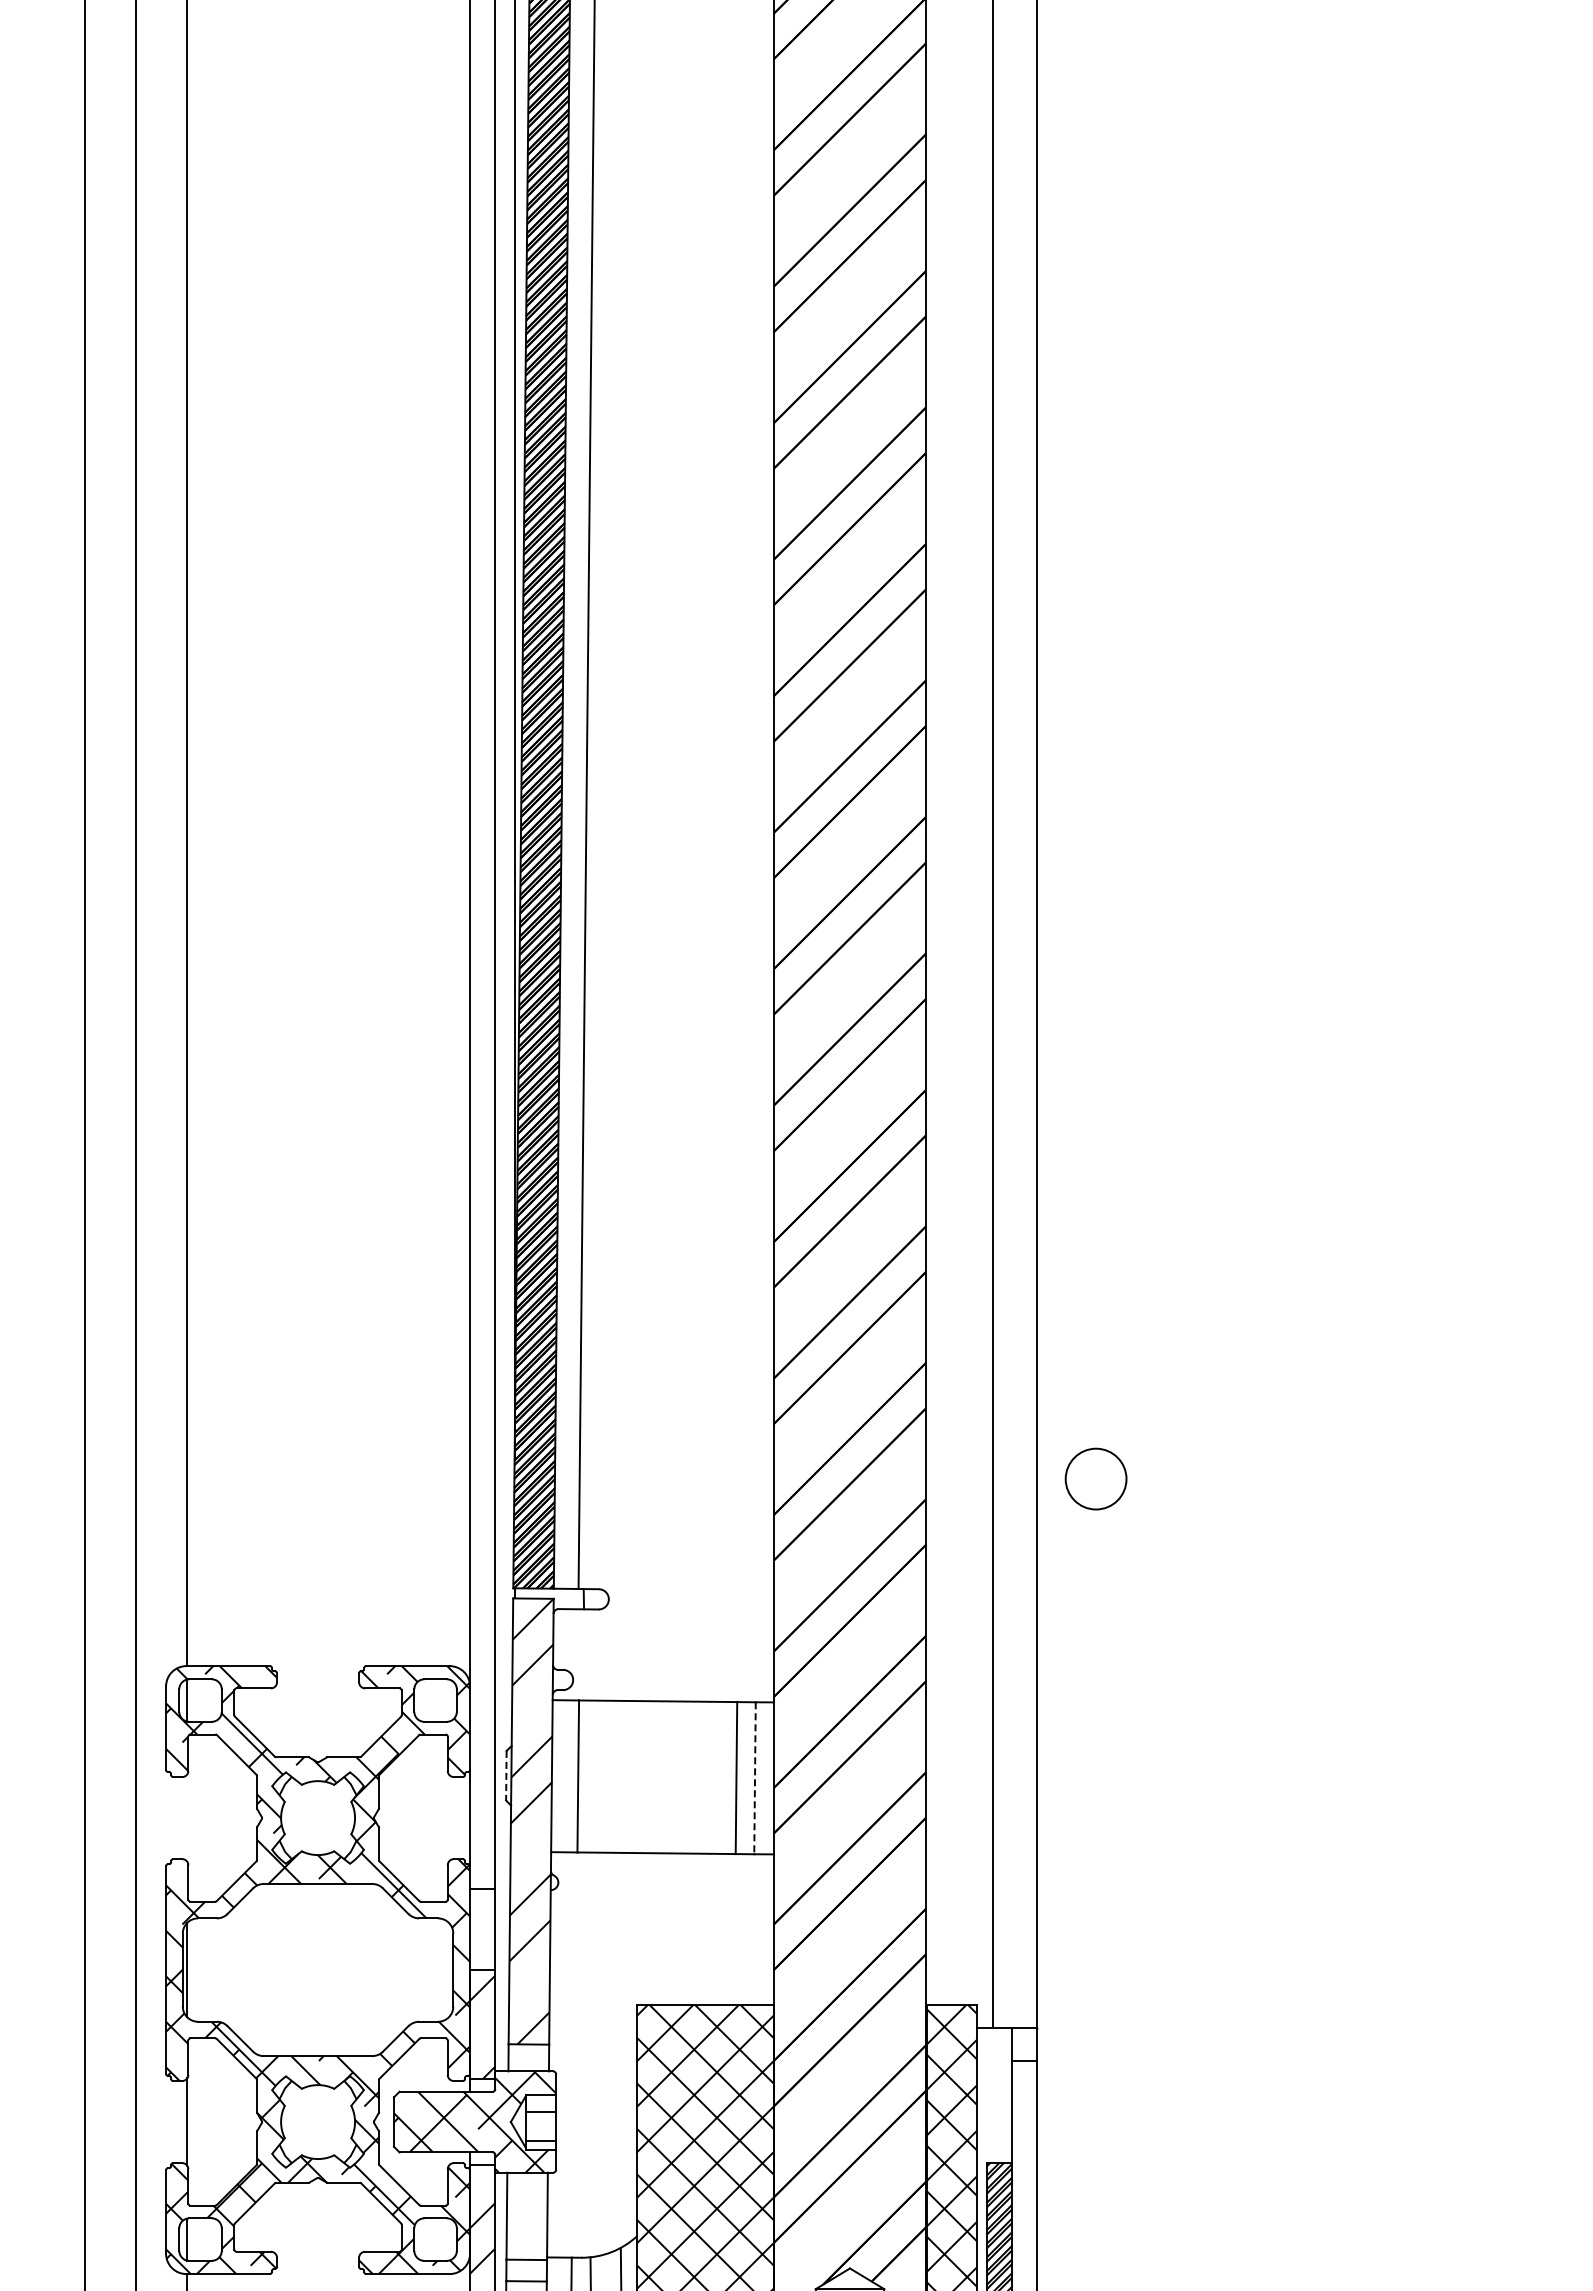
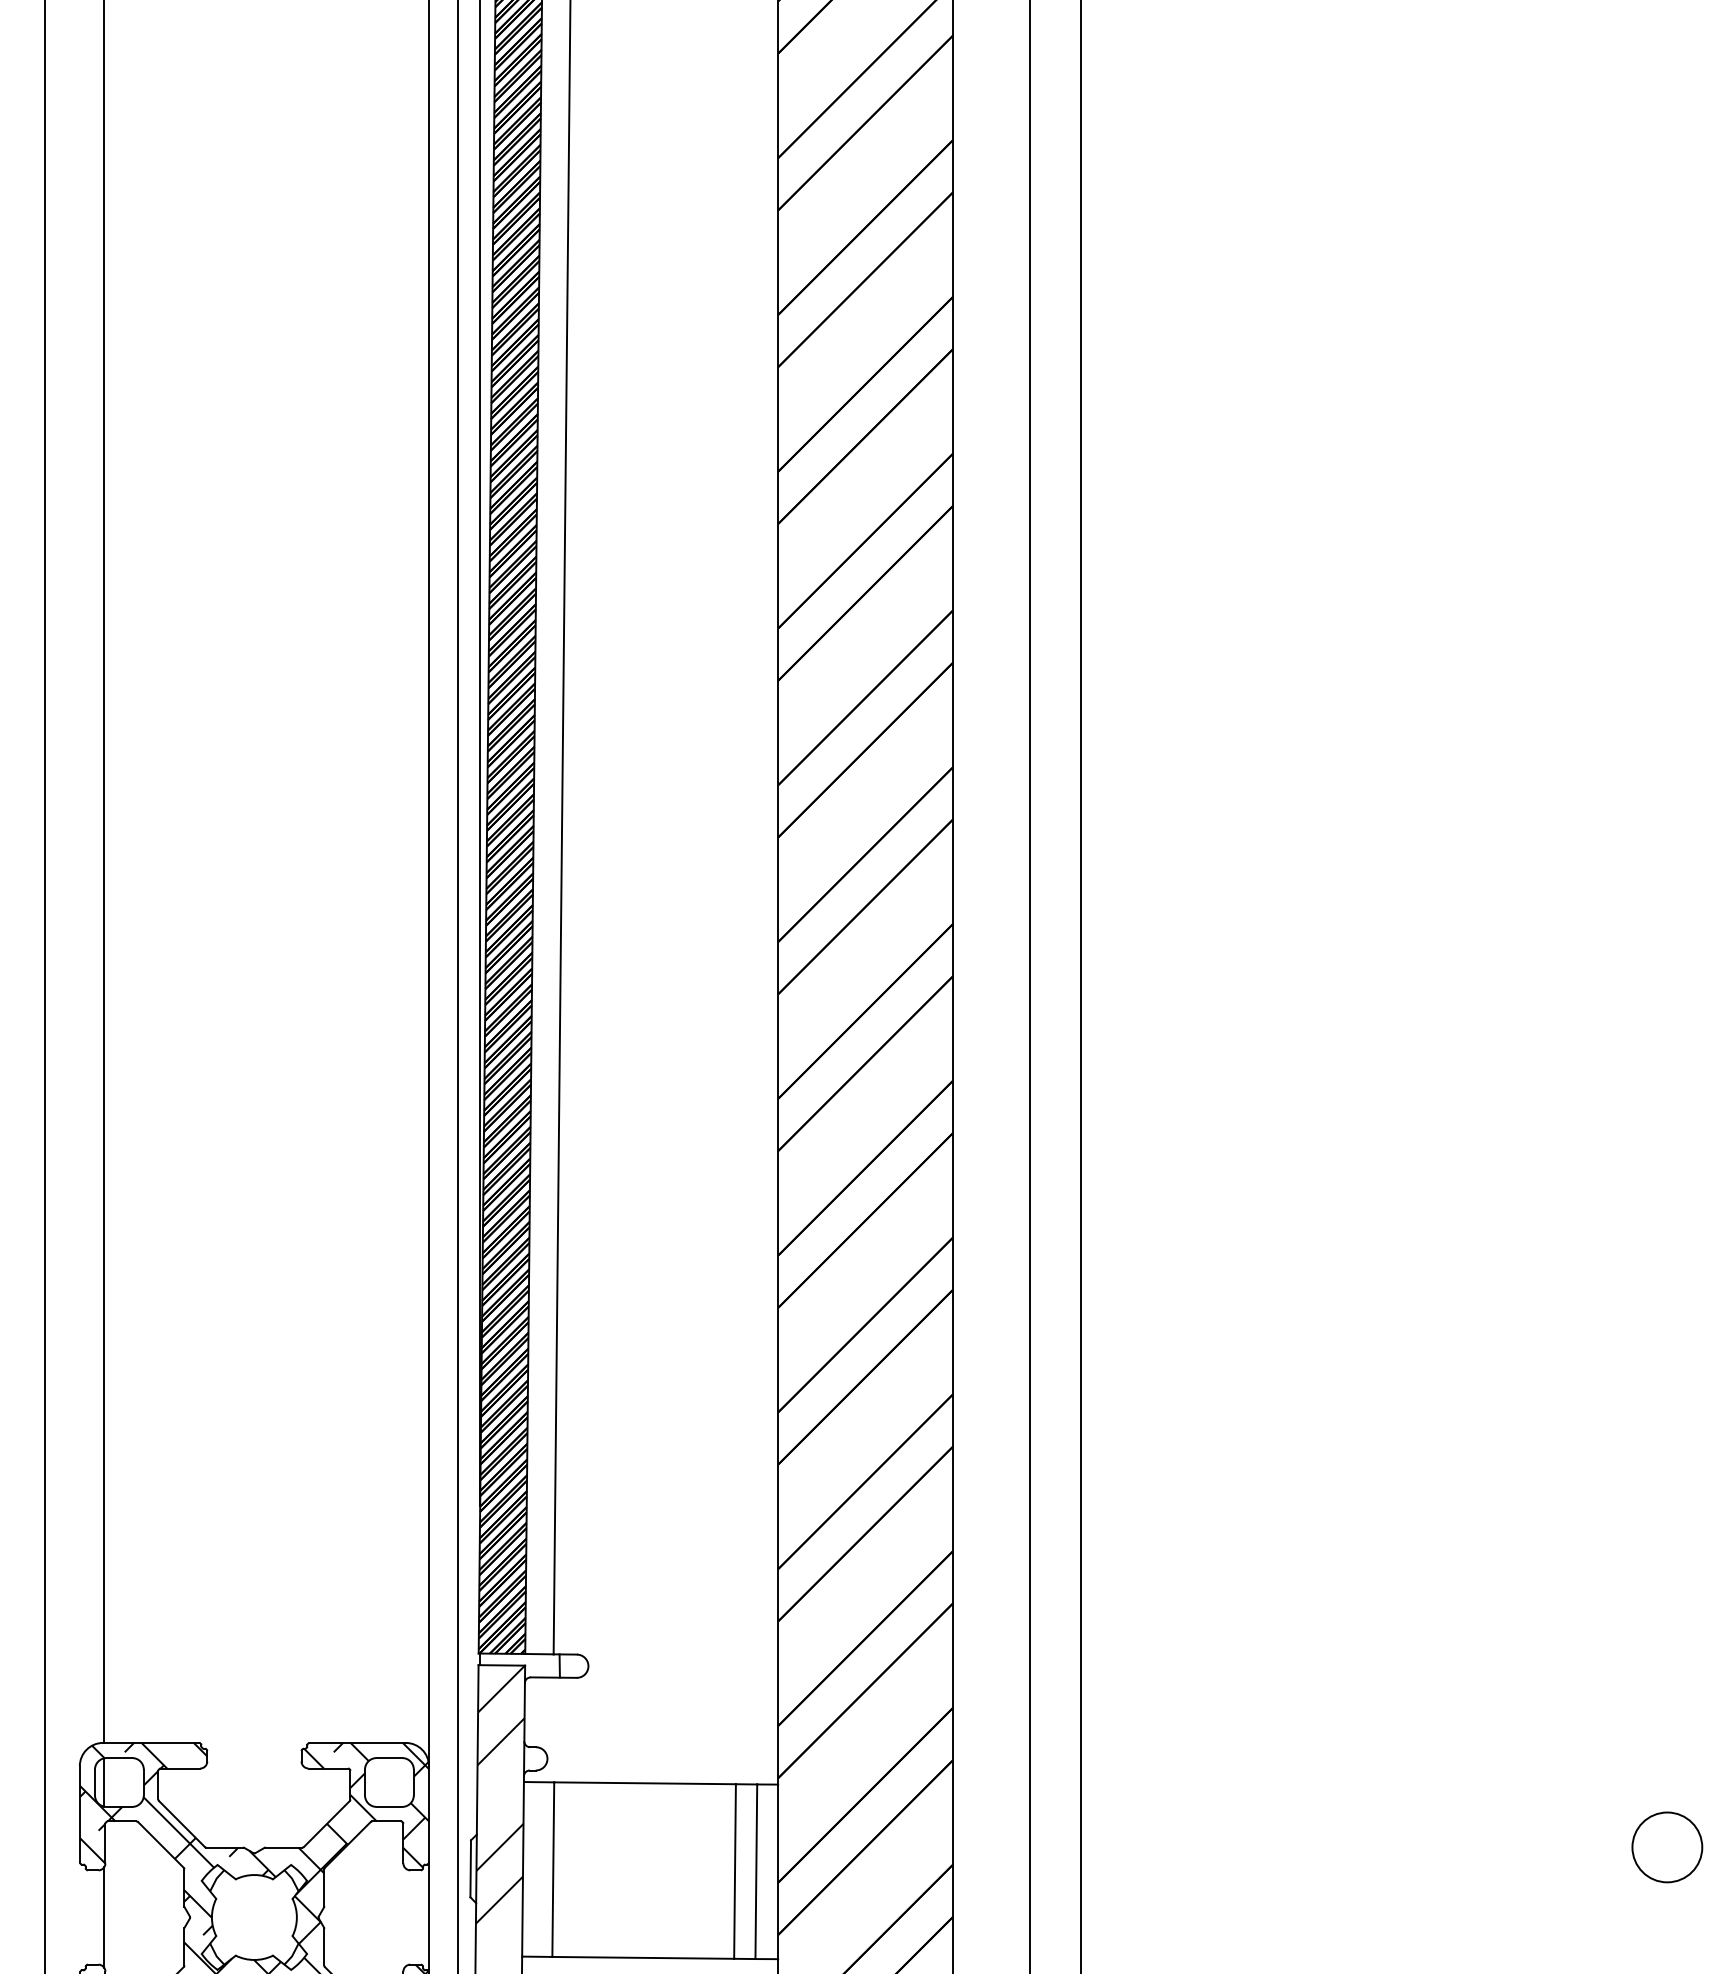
circle: (1095, 1478) -> (1666, 1846), moved
line: (506, 1775) -> (470, 1868), dashed -> solid
line: (755, 1778) -> (756, 1872), dashed -> solid
line: (187, 1817) -> (104, 1916), added

